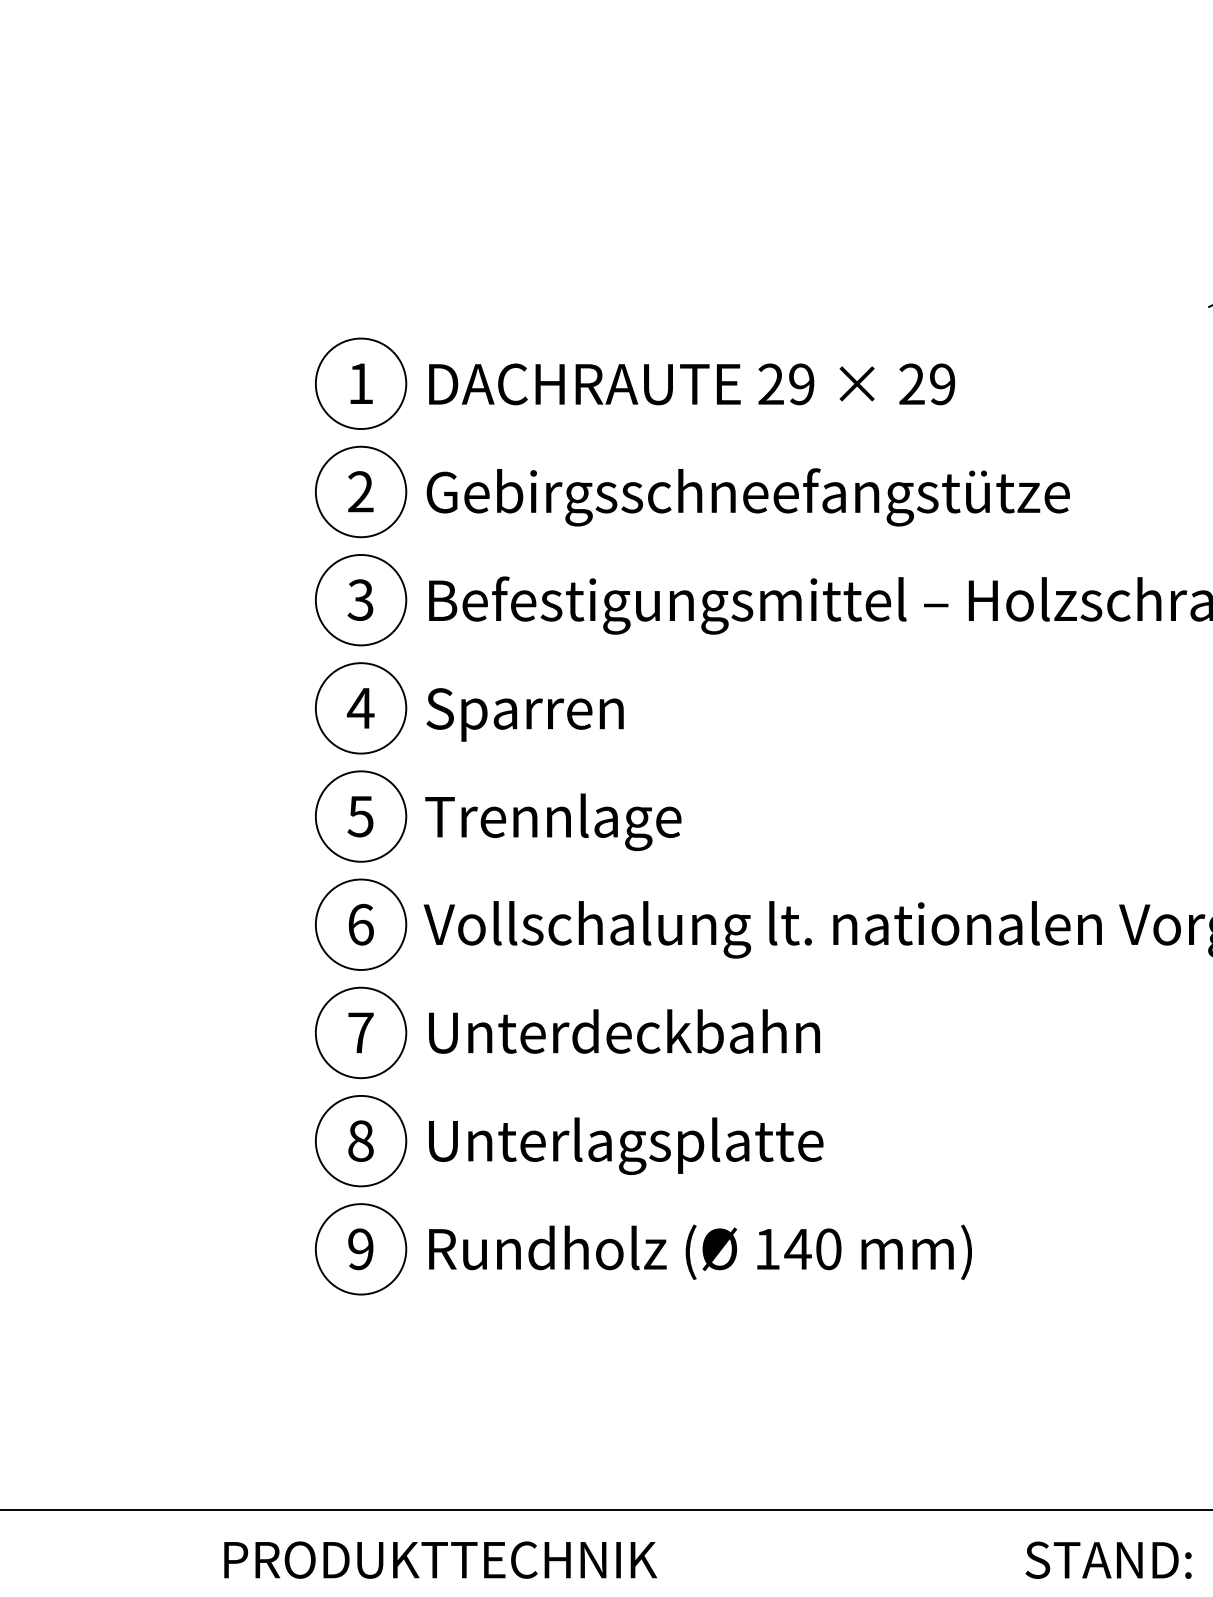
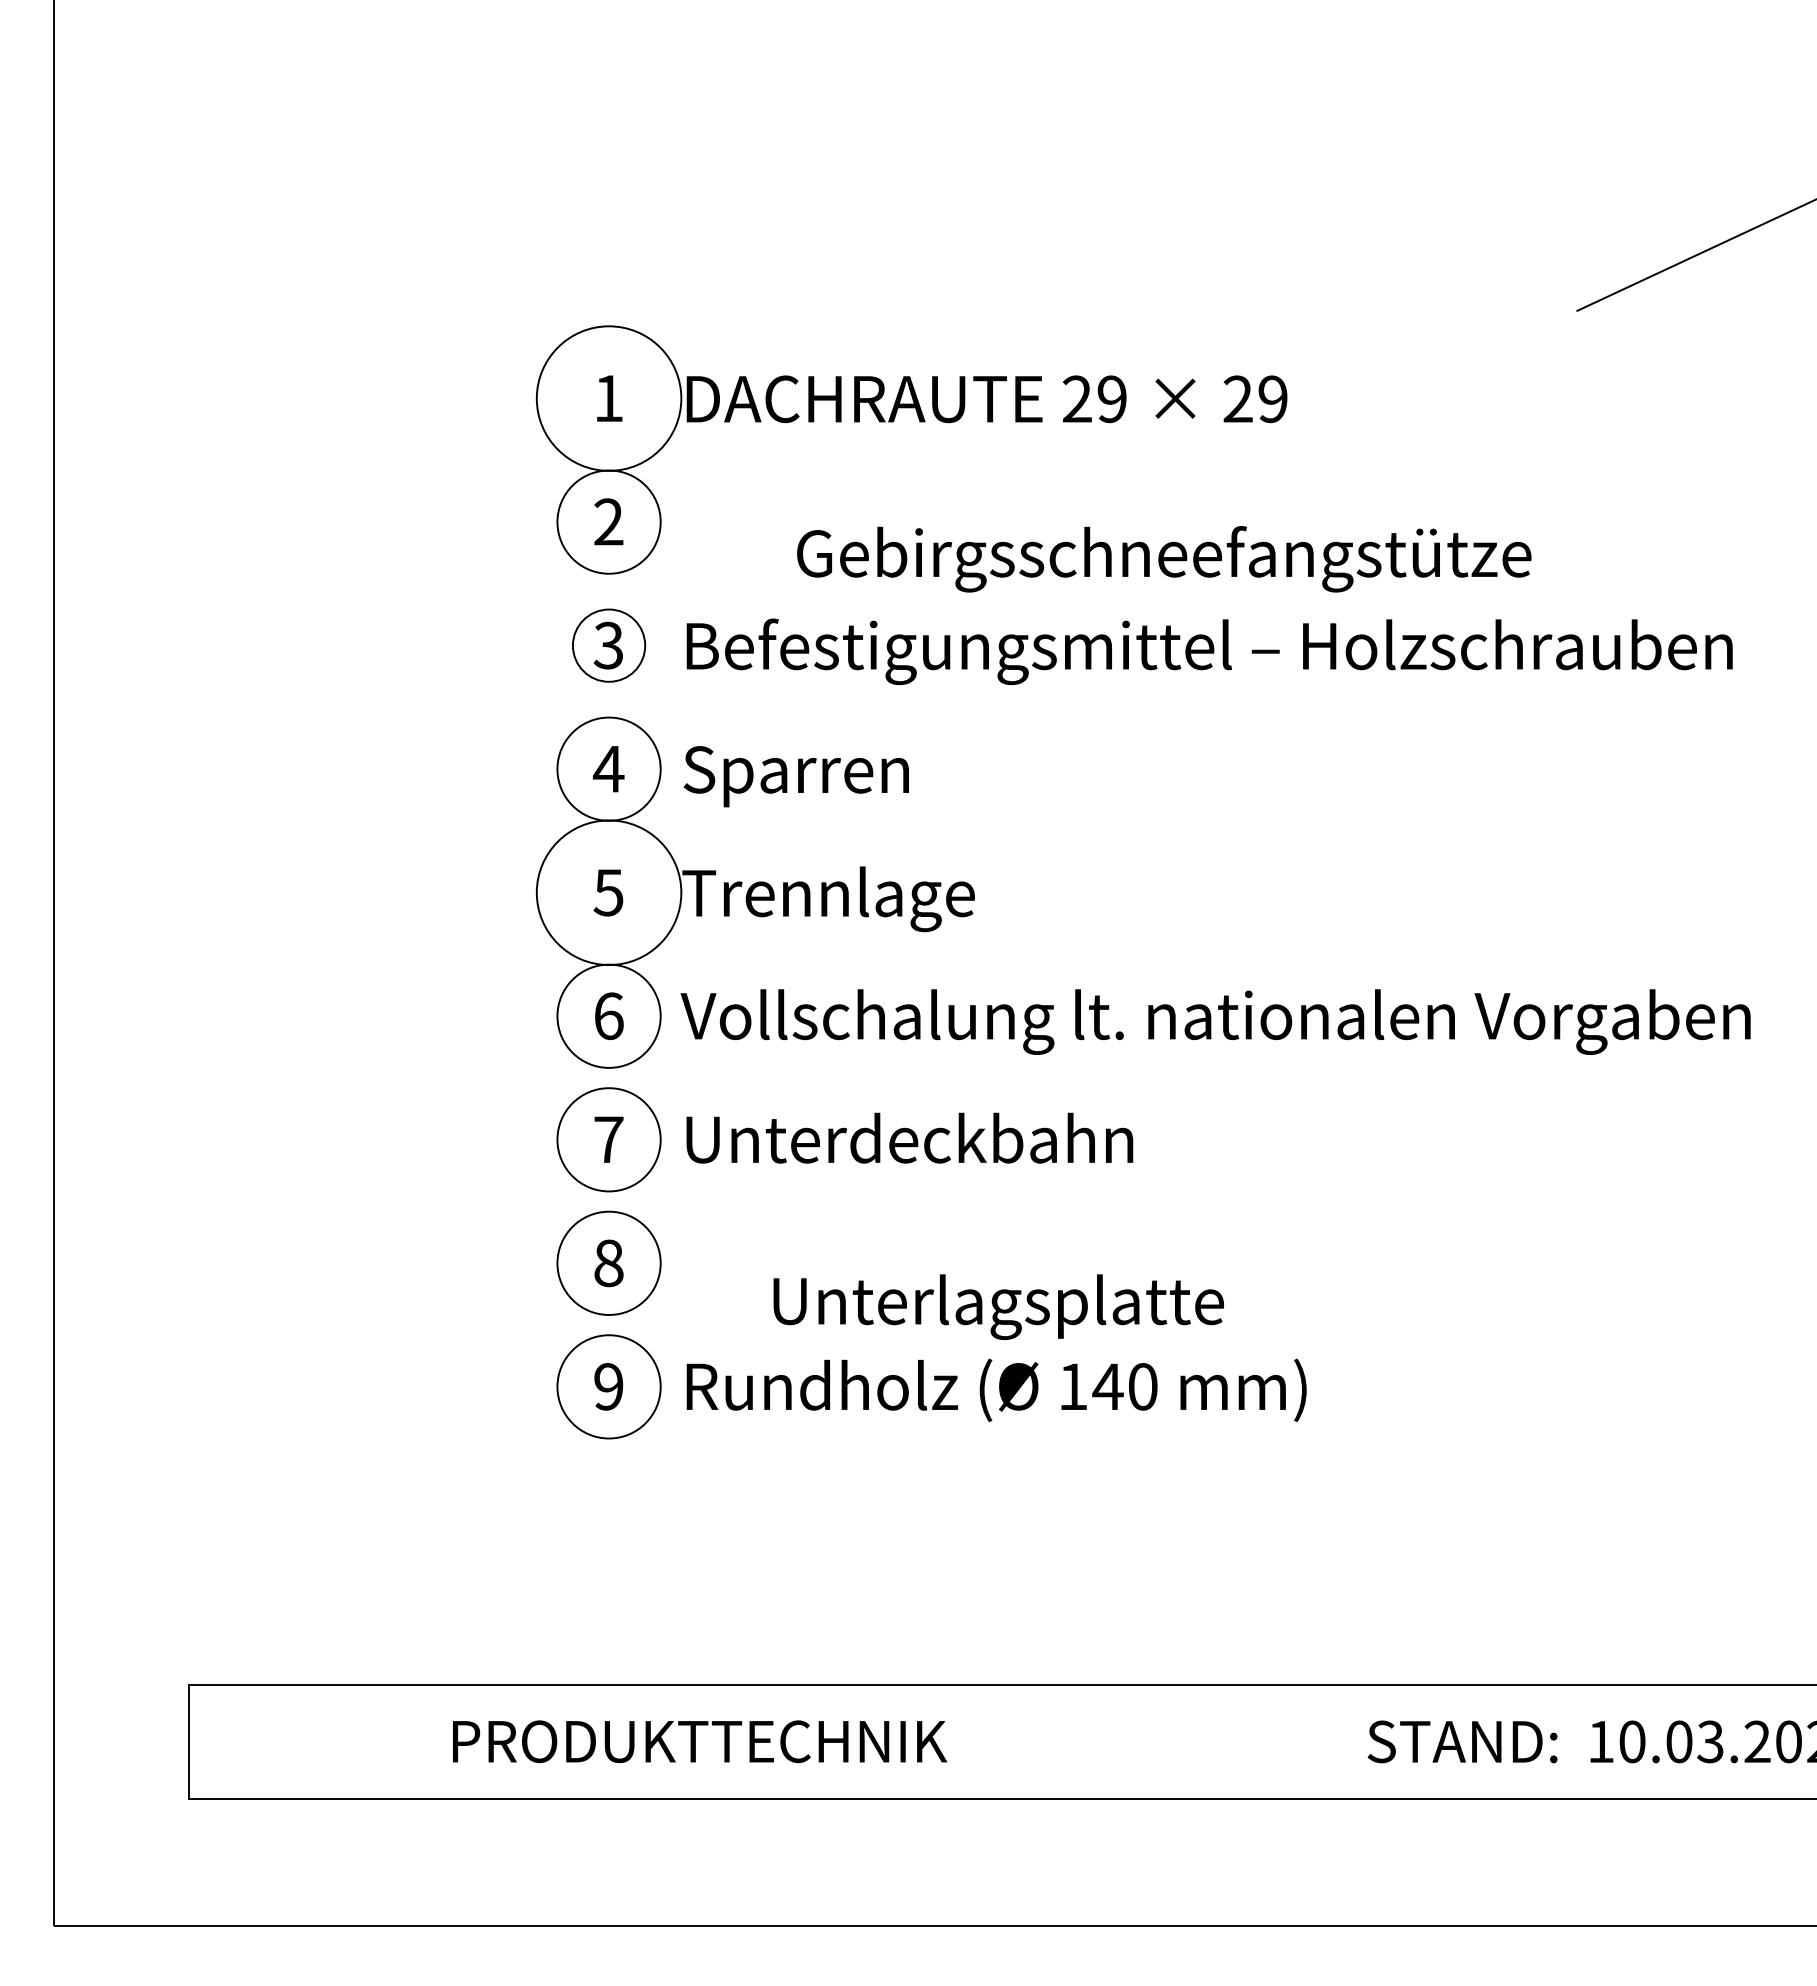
circle: (360, 383) -> (608, 398), size x1.4
text: (748, 497) -> (1164, 559), moved
circle: (360, 600) -> (608, 645), size x0.7
circle: (360, 816) -> (608, 892), size x1.4
text: (625, 1145) -> (998, 1306), moved

